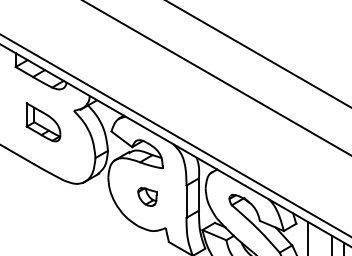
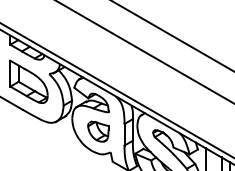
part: (42, 122) -> (28, 81), size x1.67
part: (147, 196) -> (98, 131), size x1.67

